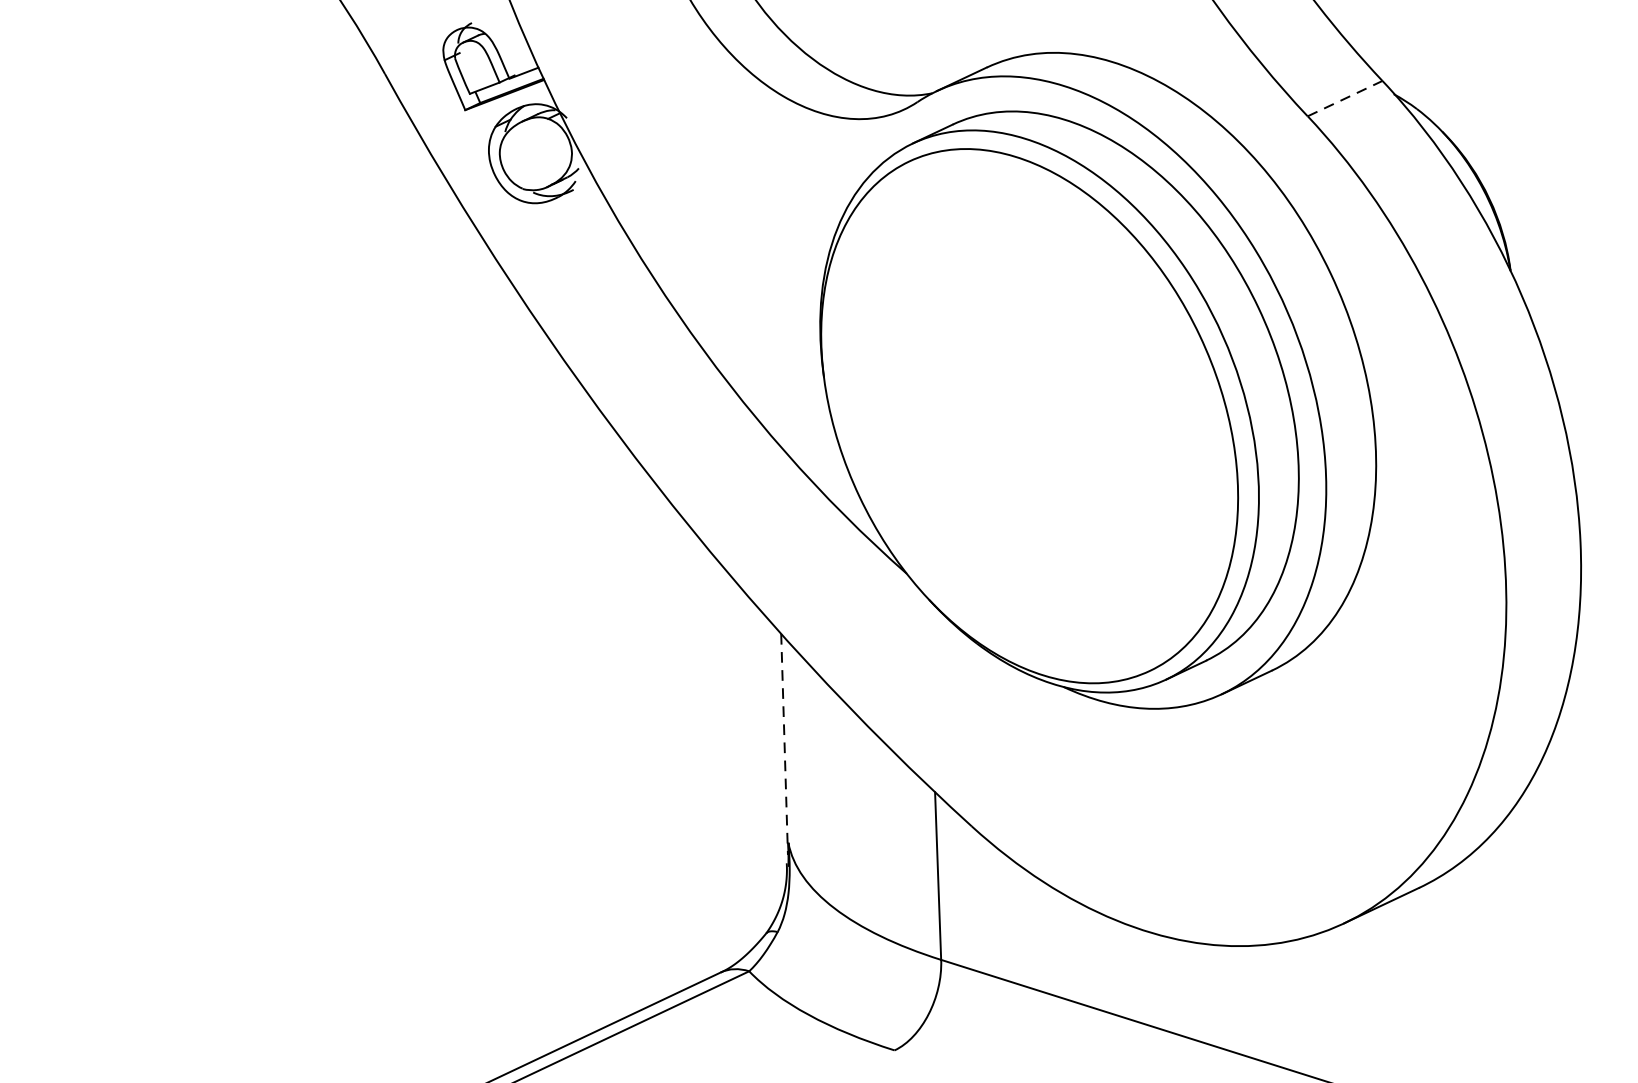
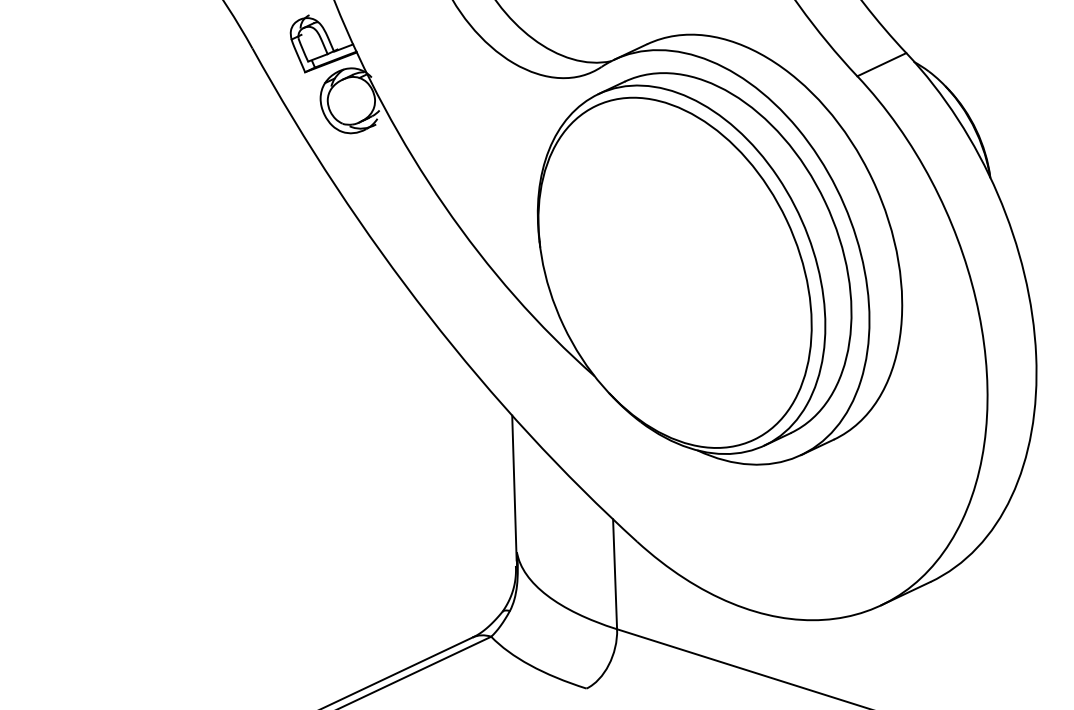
line: (1346, 98) -> (882, 64), dashed -> solid
line: (784, 745) -> (514, 488), dashed -> solid

